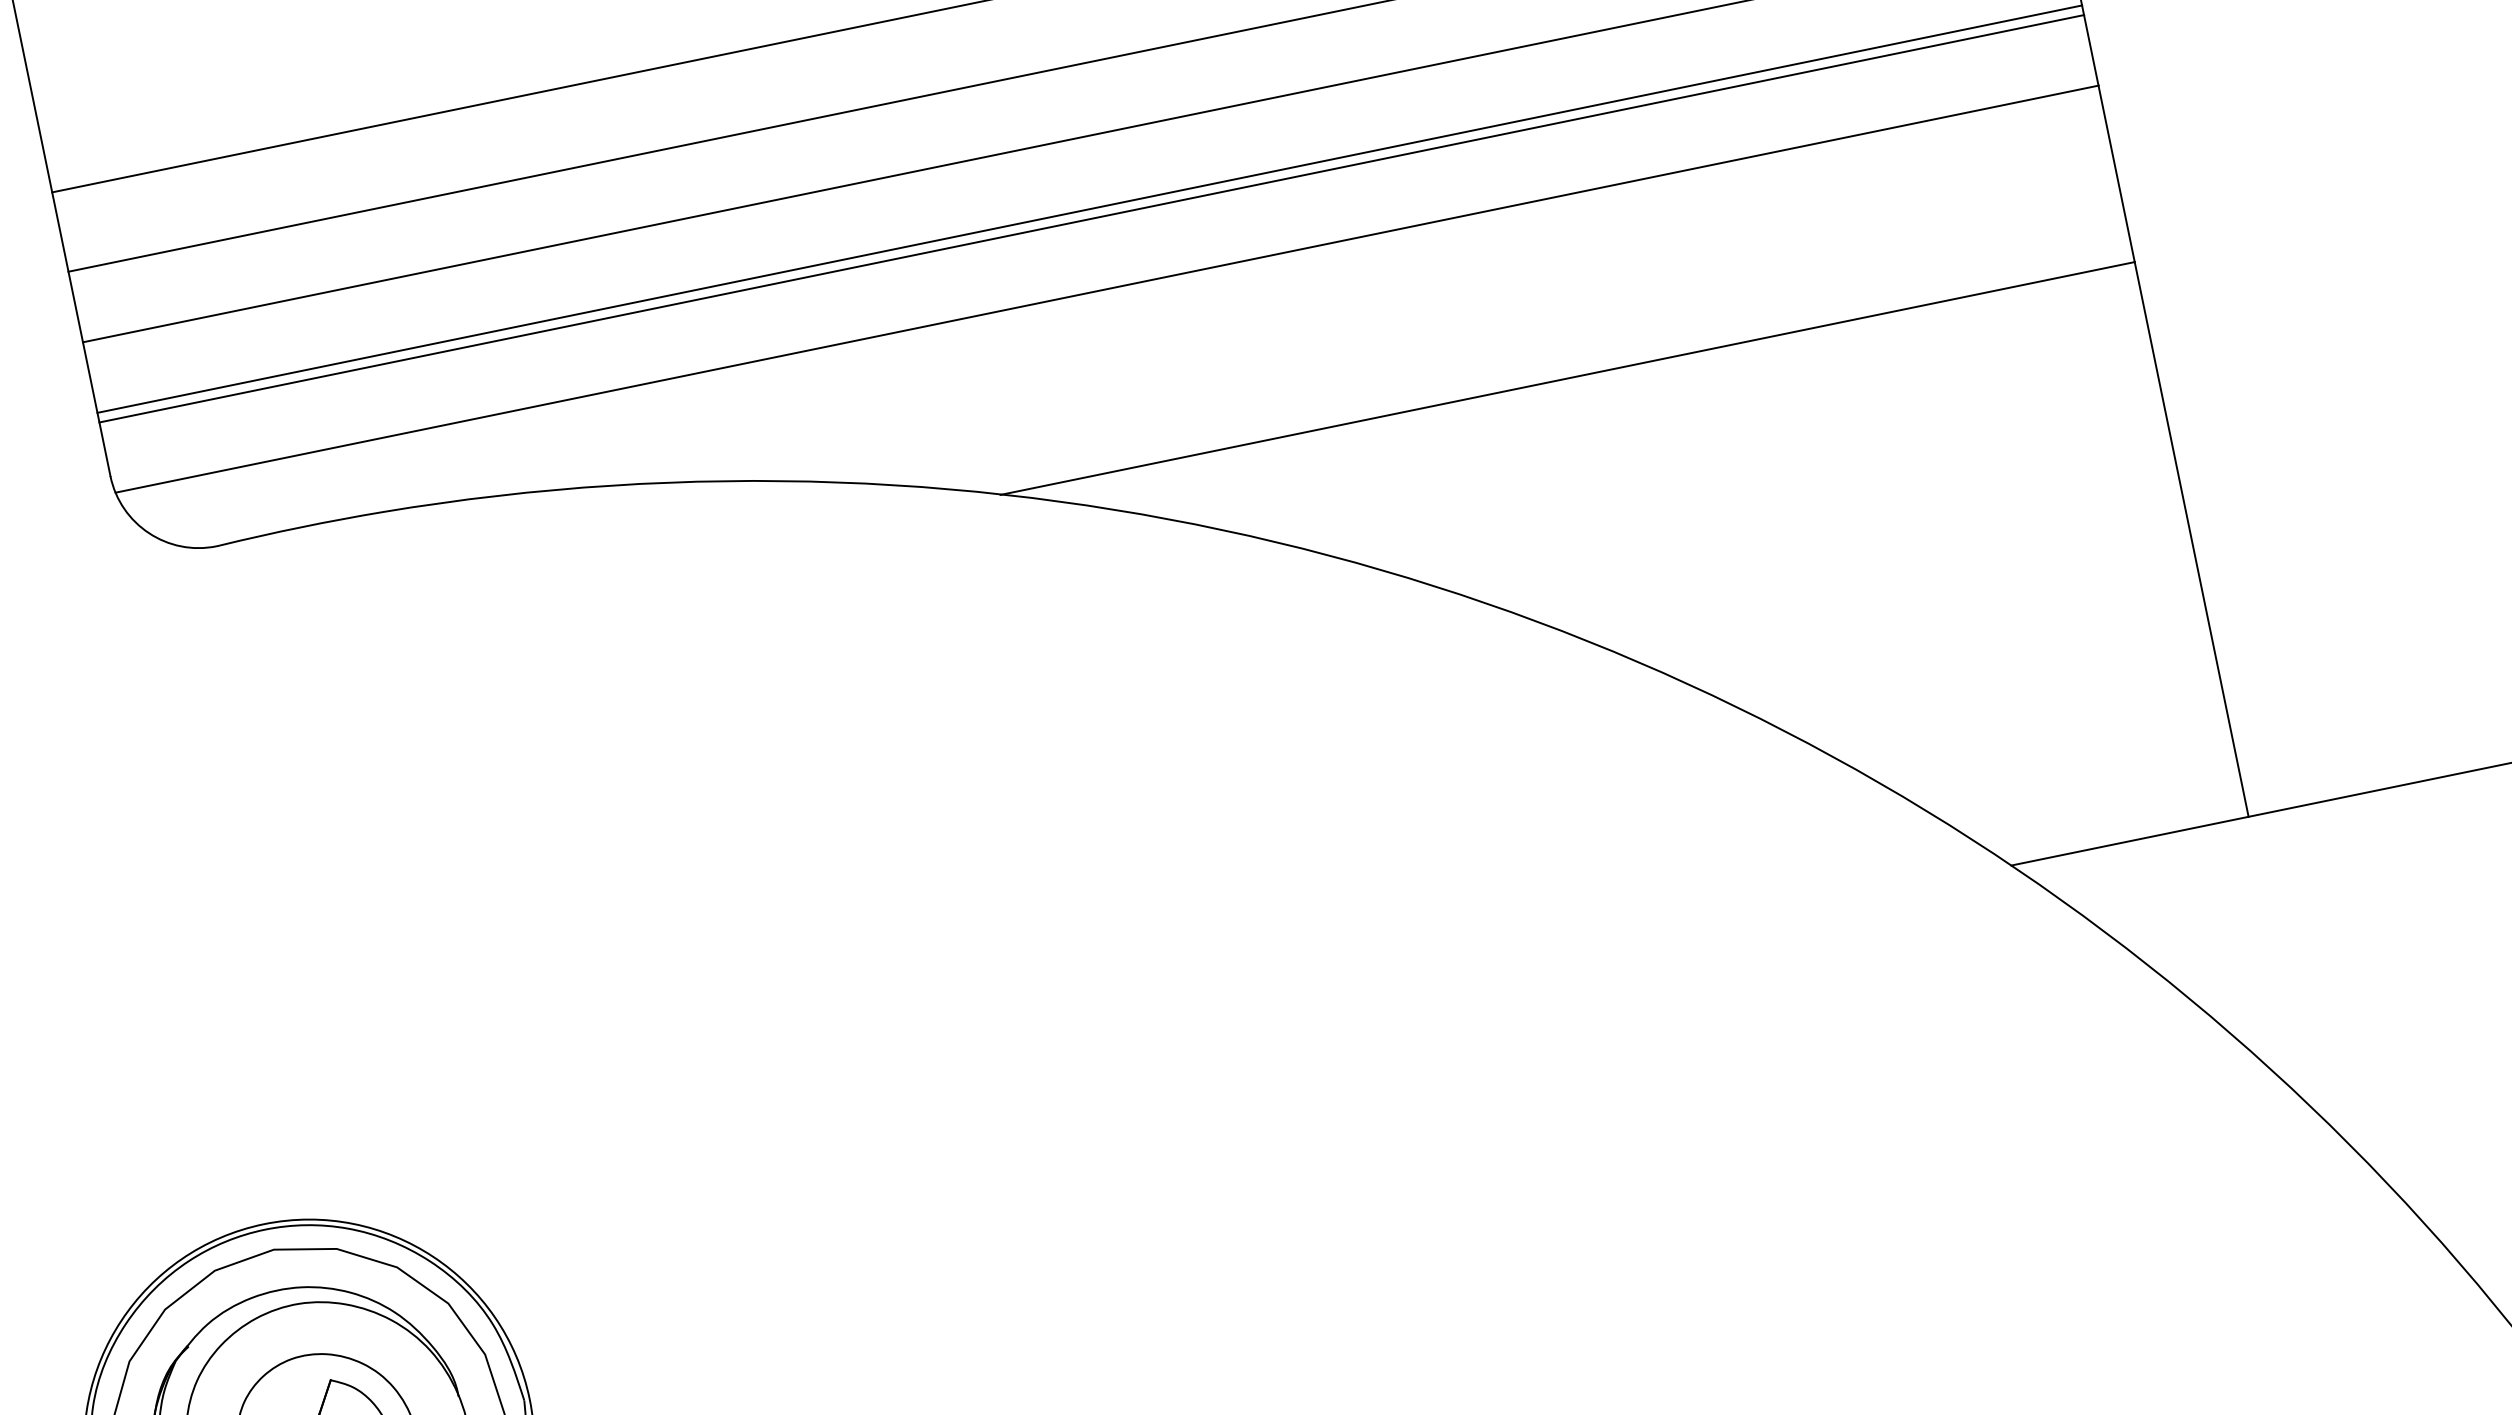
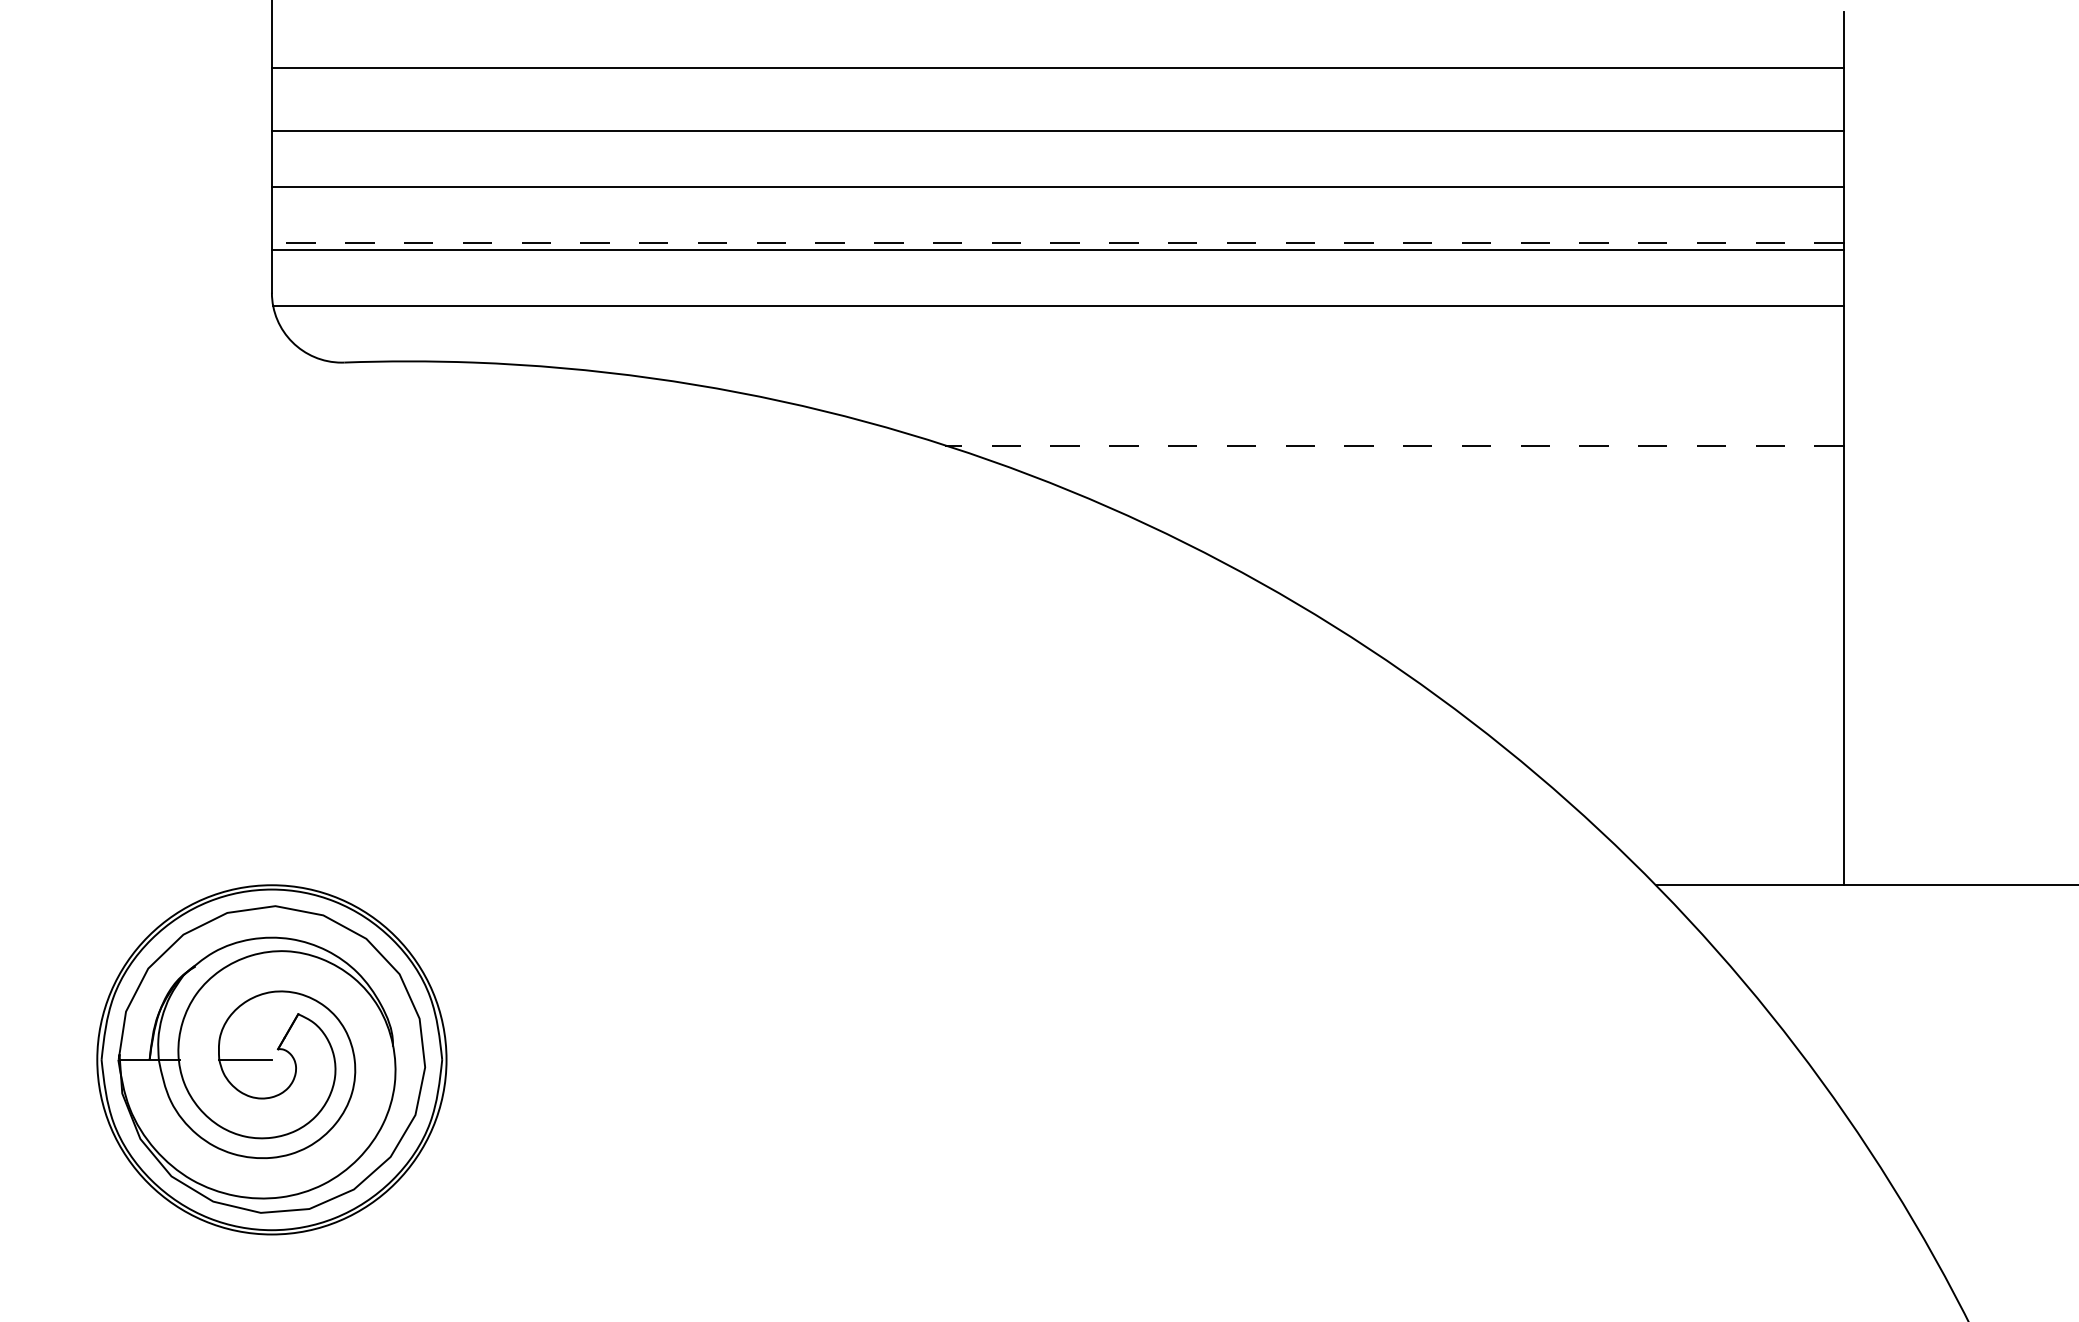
line: (1089, 209) -> (1057, 242), solid -> dashed
line: (1567, 378) -> (1394, 445), solid -> dashed

